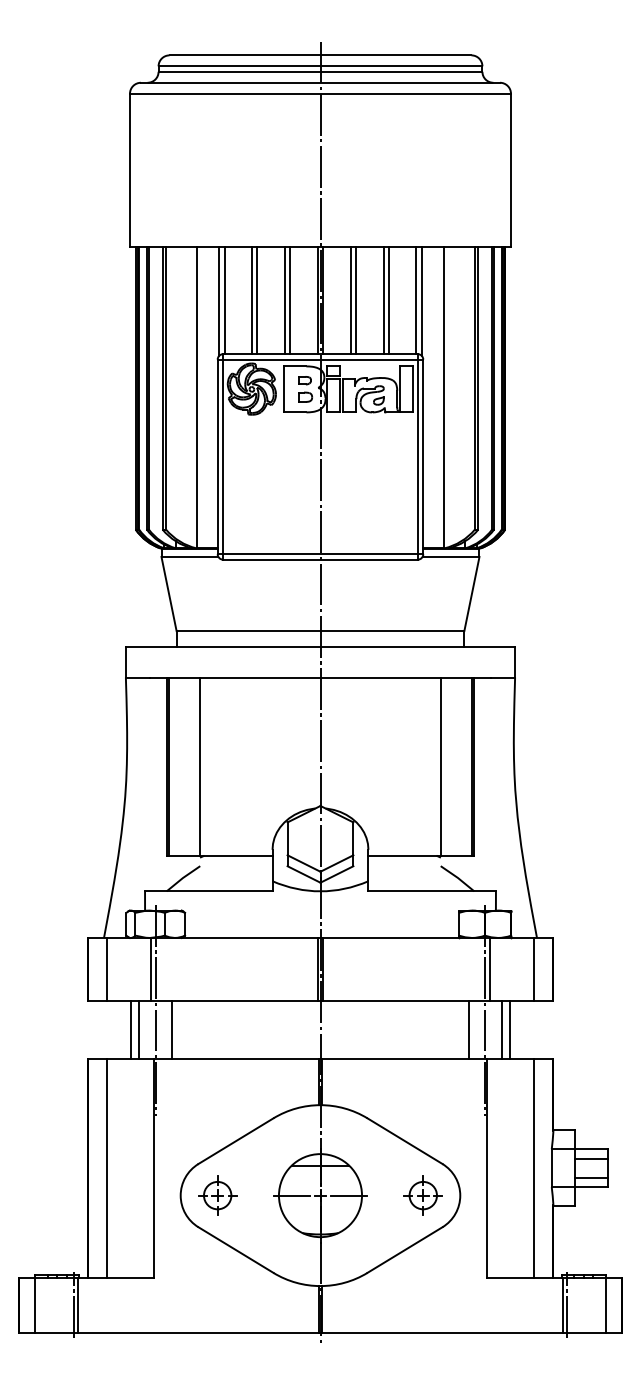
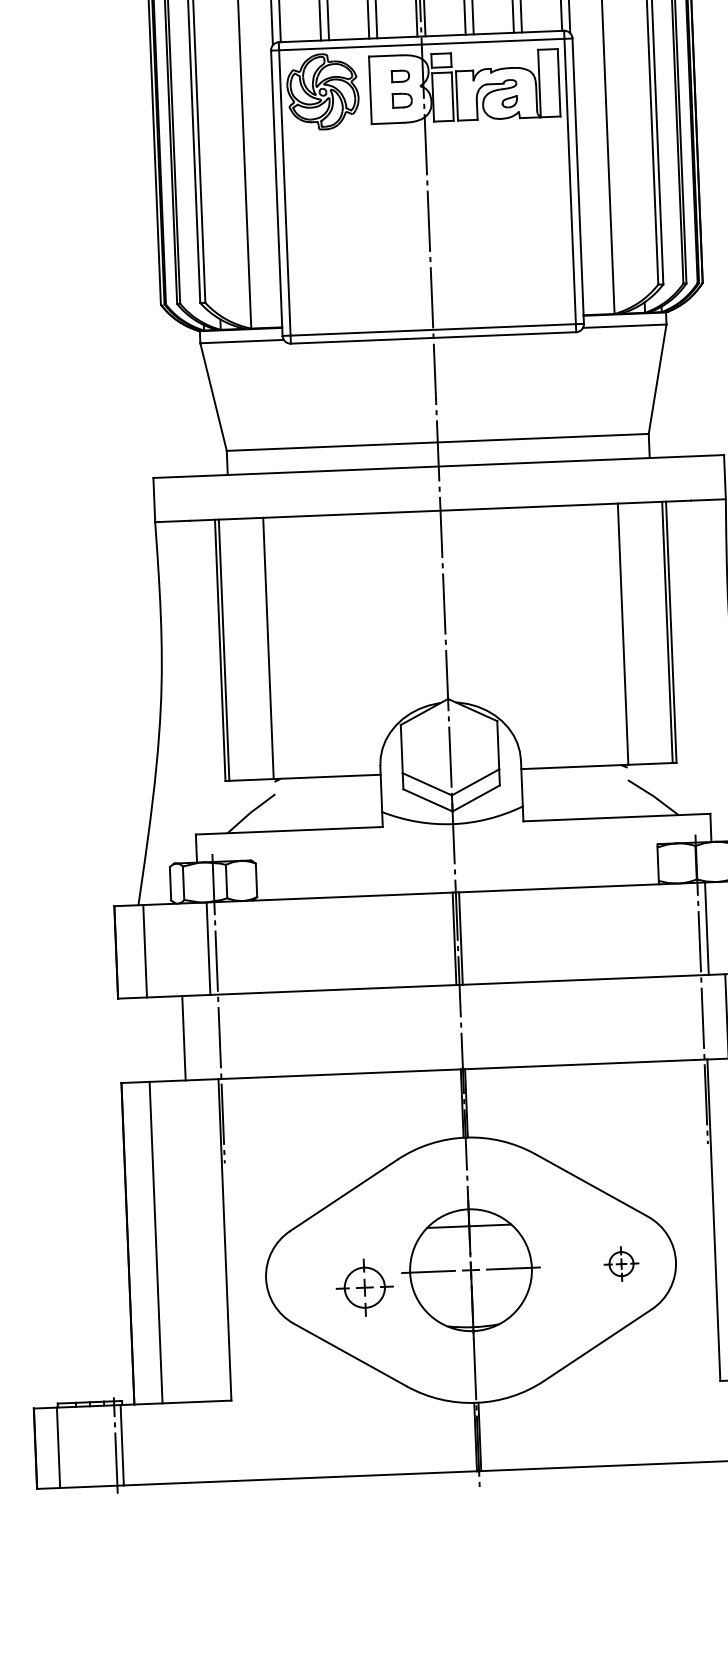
line: (139, 1029) -> (195, 1037), removed
line: (172, 1029) -> (244, 1035), removed
line: (468, 1029) -> (678, 1017), removed
part: (217, 1195) -> (364, 1287), moved
part: (422, 1195) -> (620, 1264), size x0.6

